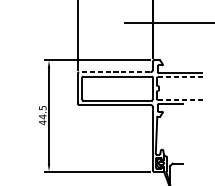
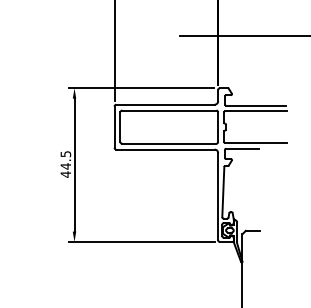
line: (114, 72) -> (165, 104), dashed -> solid
line: (179, 77) -> (255, 111), dashed -> solid
line: (180, 99) -> (256, 142), dashed -> solid

